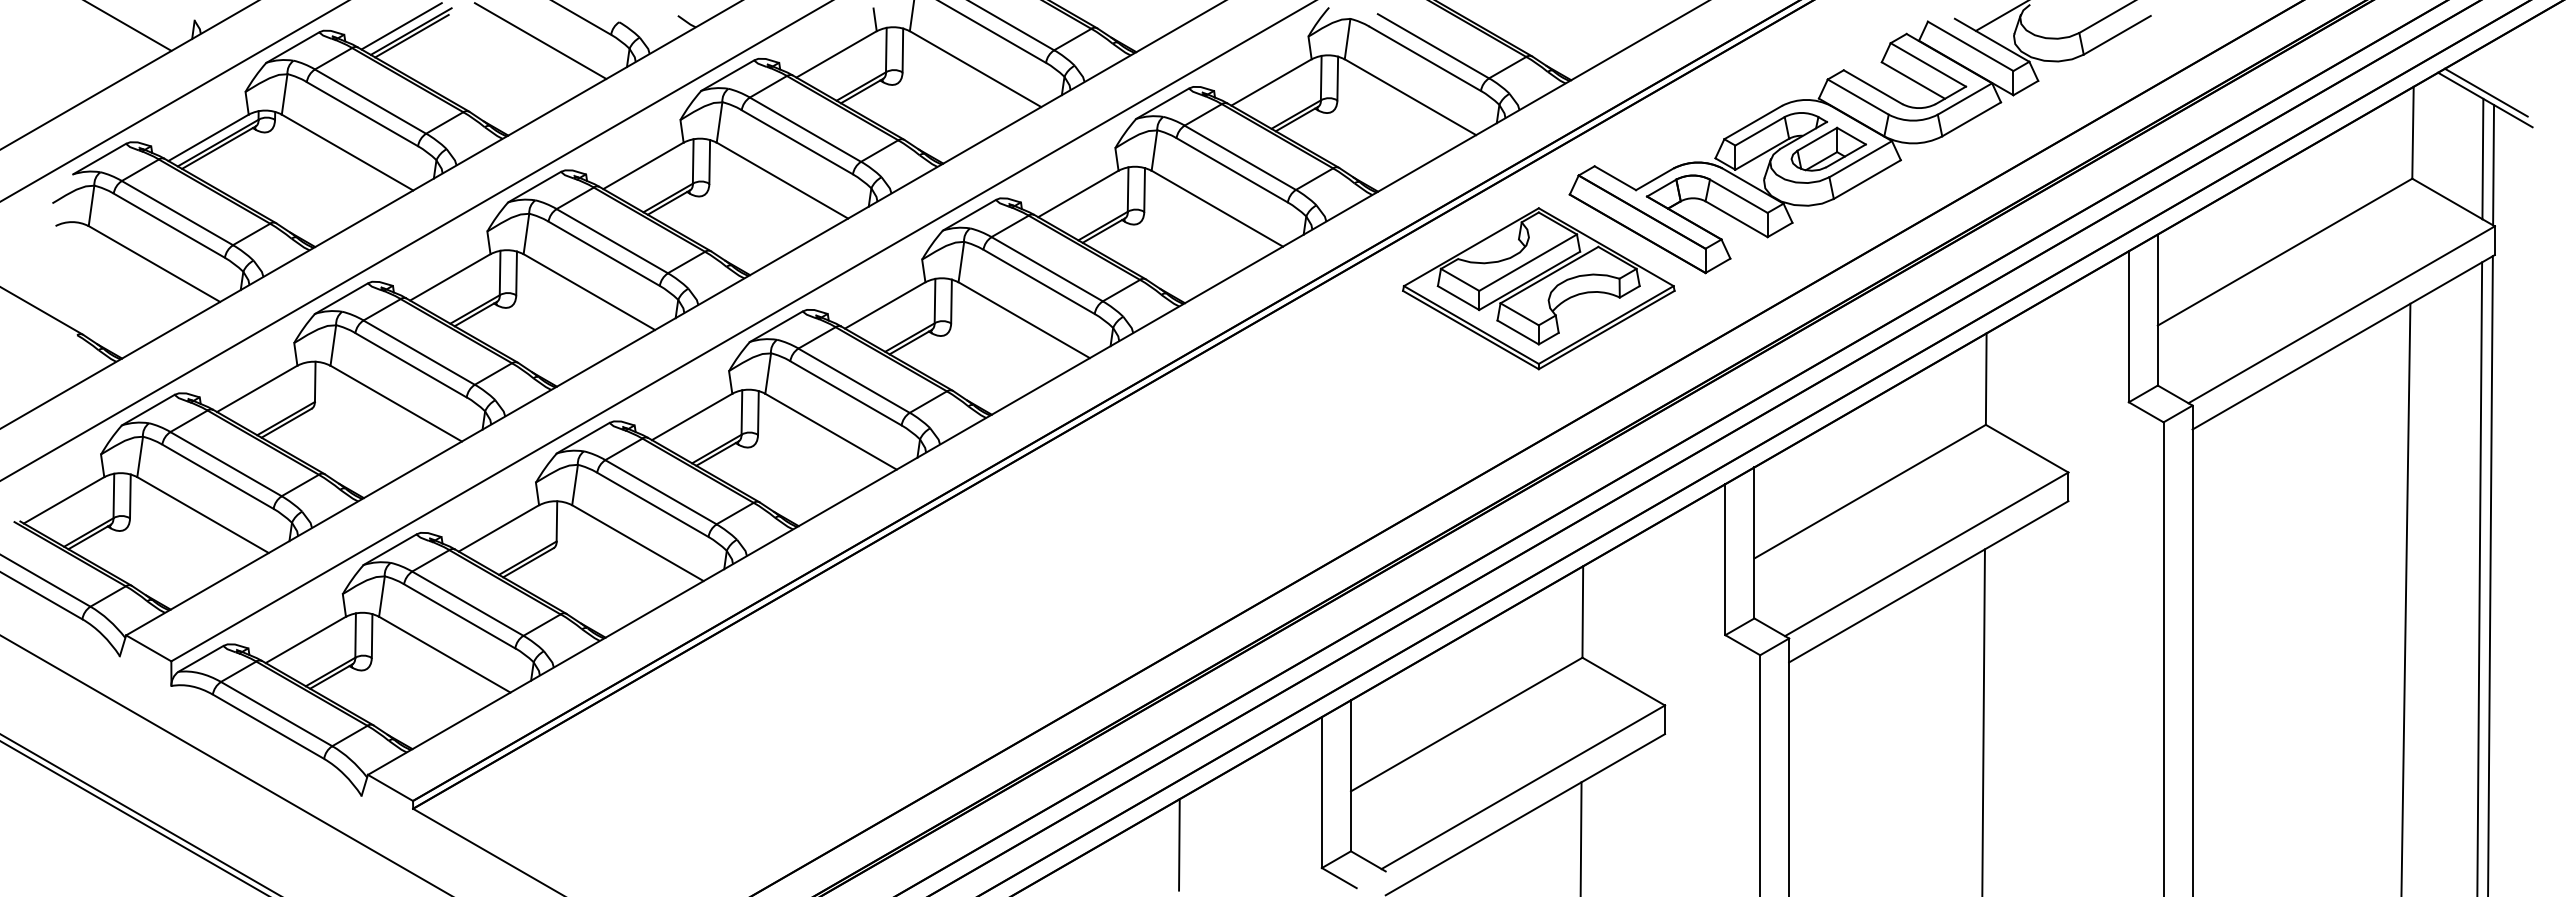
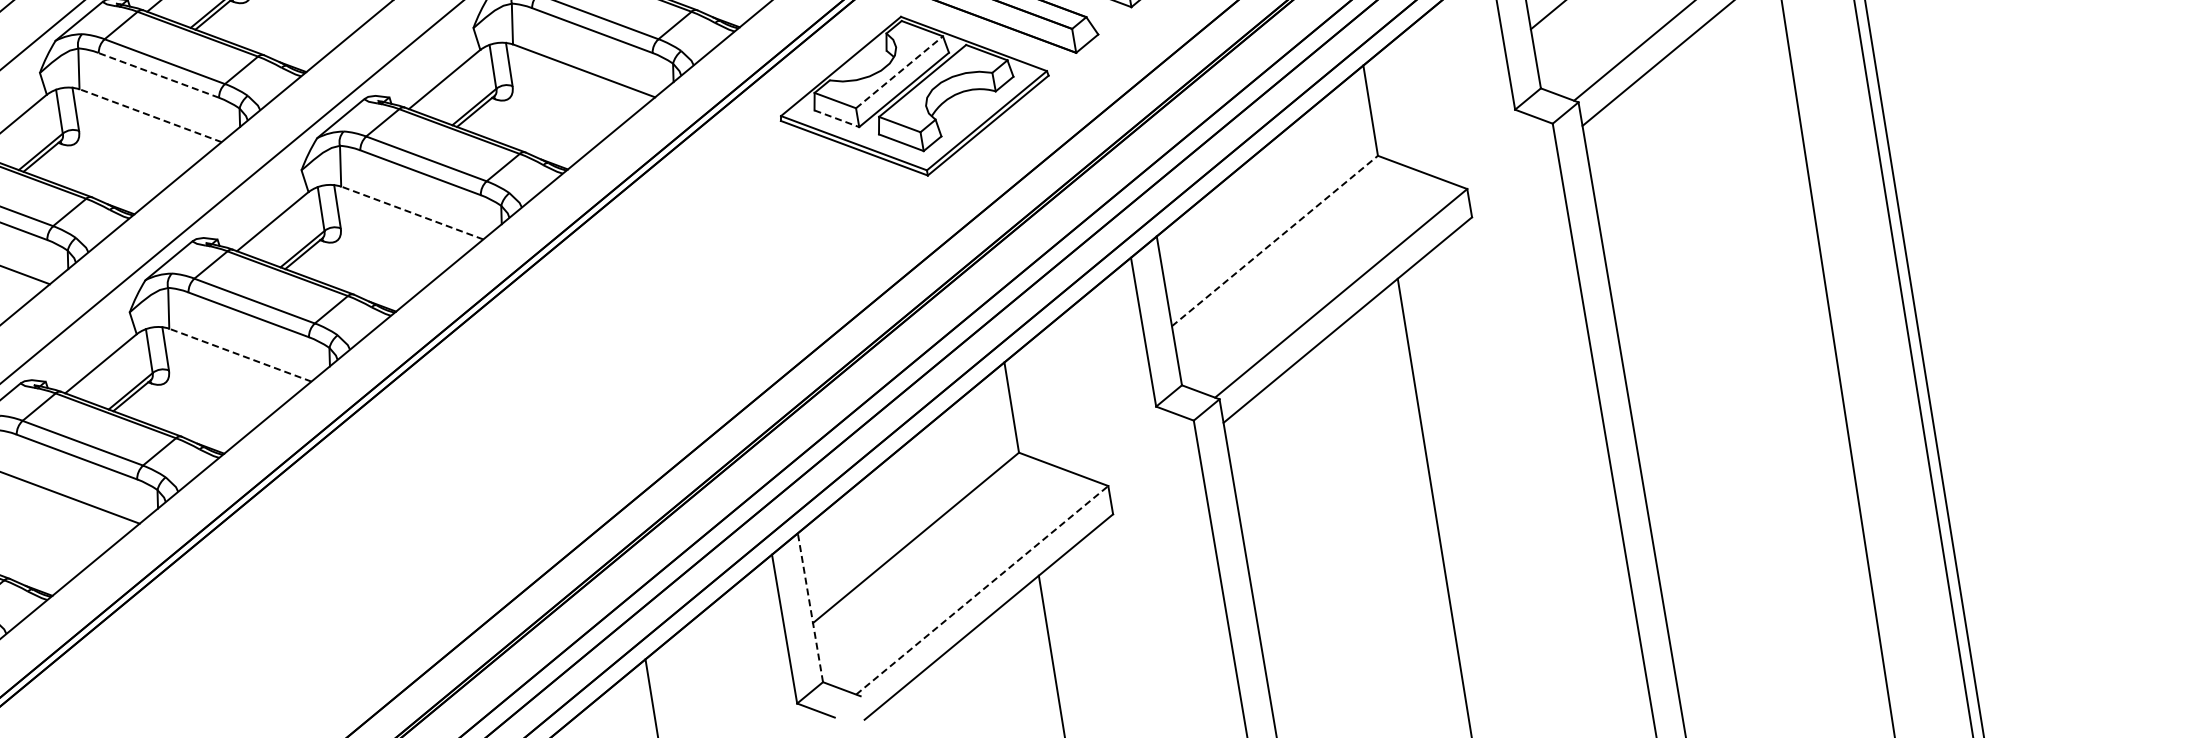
line: (796, 142) -> (158, 75), solid -> dashed
line: (782, 180) -> (150, 115), solid -> dashed
line: (1528, 262) -> (899, 72), solid -> dashed
line: (1458, 298) -> (836, 119), solid -> dashed
line: (1024, 320) -> (412, 213), solid -> dashed
line: (831, 431) -> (240, 354), solid -> dashed
line: (1870, 491) -> (1275, 240), solid -> dashed
line: (1350, 775) -> (809, 607), solid -> dashed
line: (1523, 787) -> (982, 590), solid -> dashed

